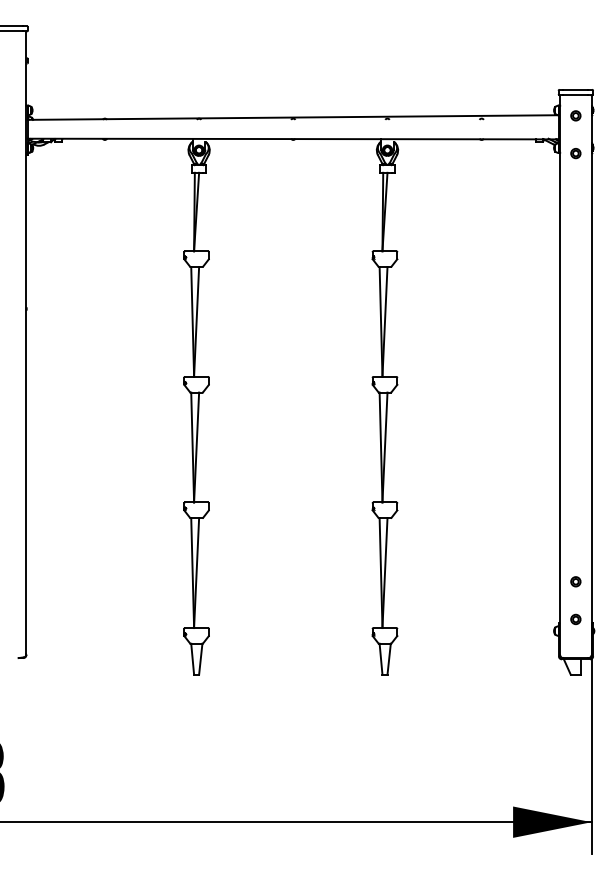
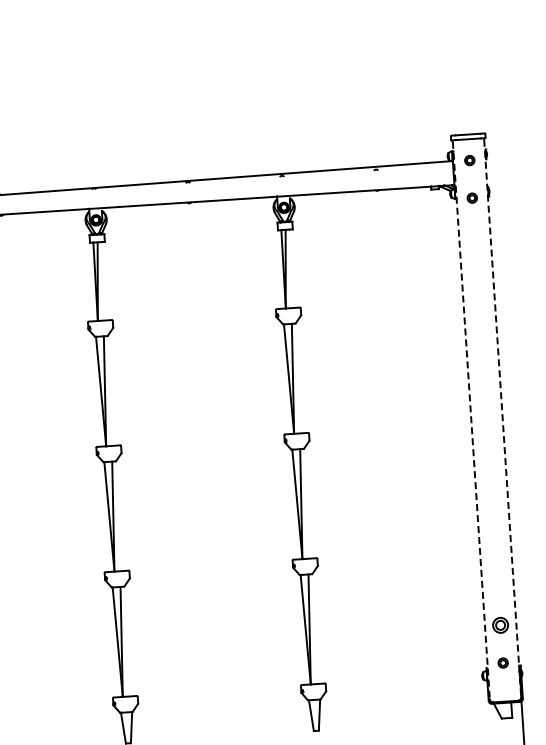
line: (560, 376) -> (471, 421), solid -> dashed
line: (591, 376) -> (502, 419), solid -> dashed
part: (575, 581) -> (500, 625), size x1.6

